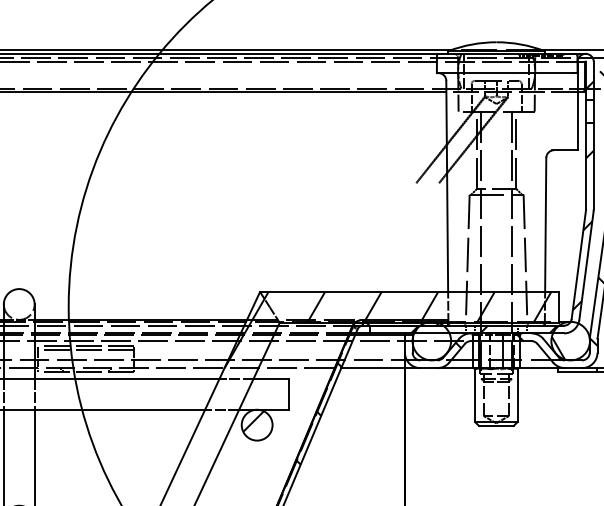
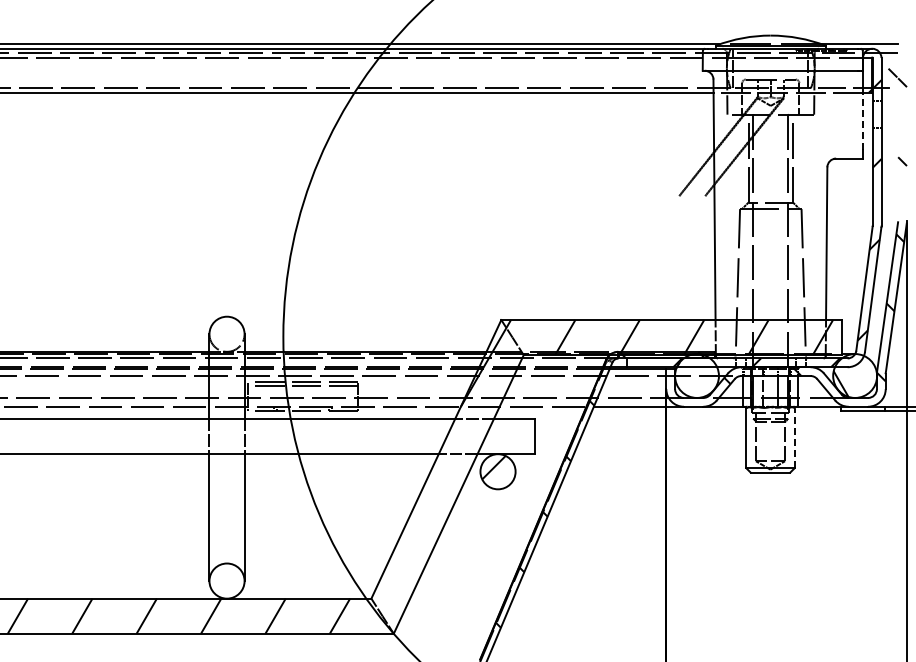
line: (578, 117) -> (863, 121), solid -> dashed
line: (517, 395) -> (794, 438), solid -> dashed

